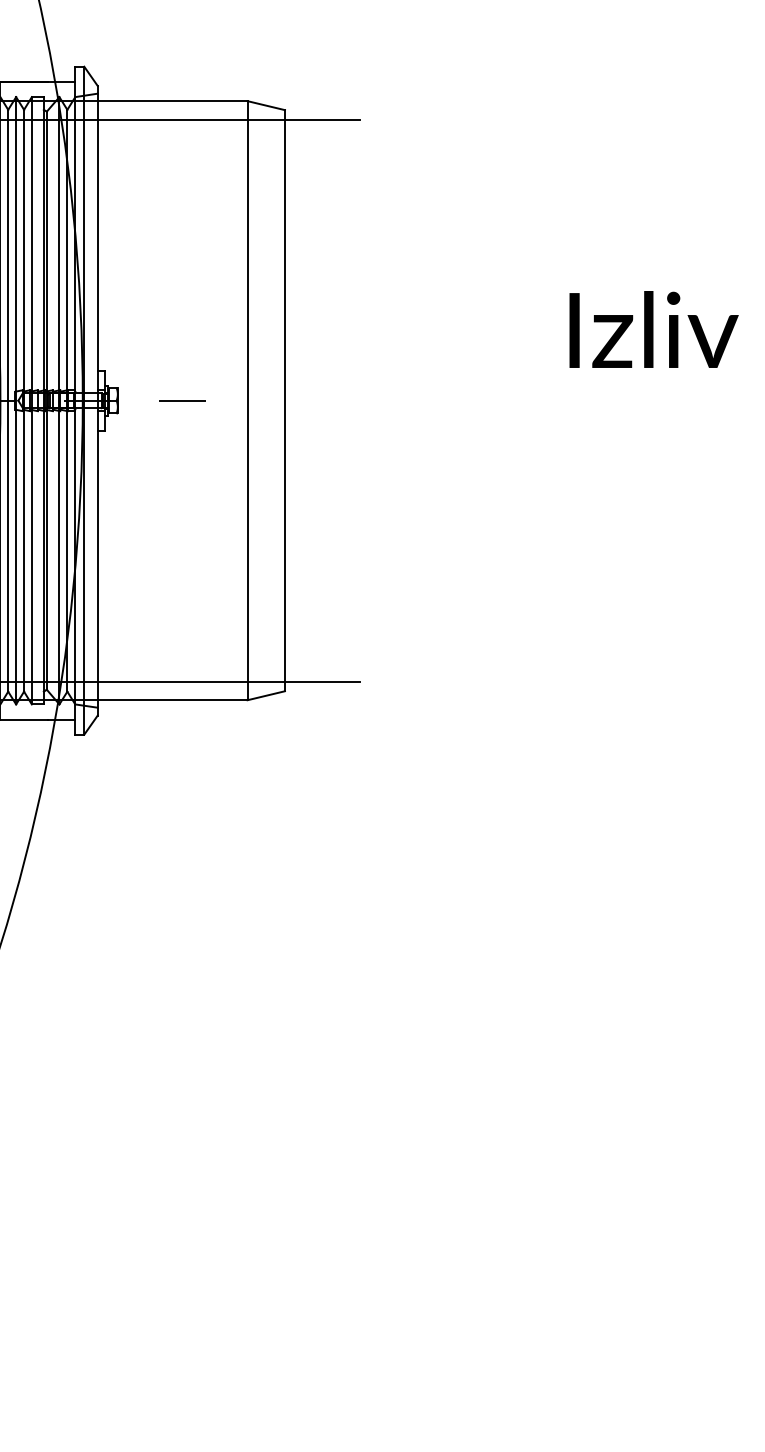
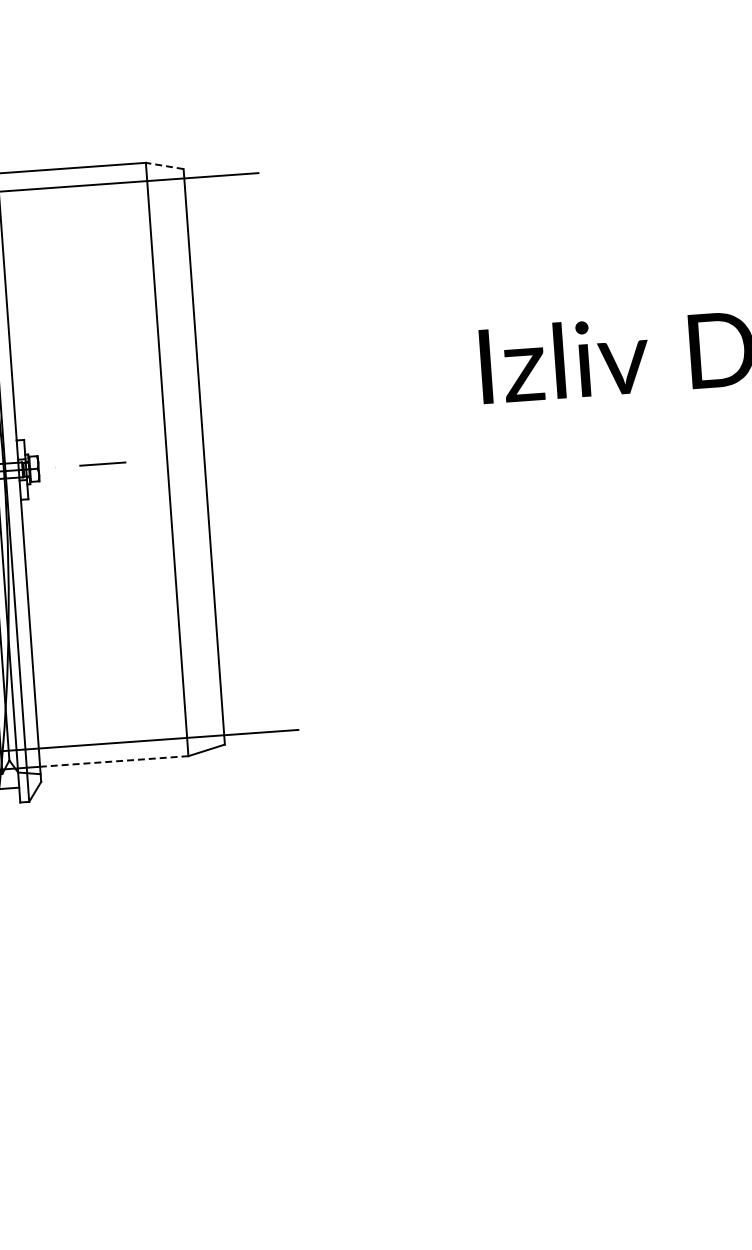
line: (265, 105) -> (163, 165), solid -> dashed
line: (172, 700) -> (114, 761), solid -> dashed

